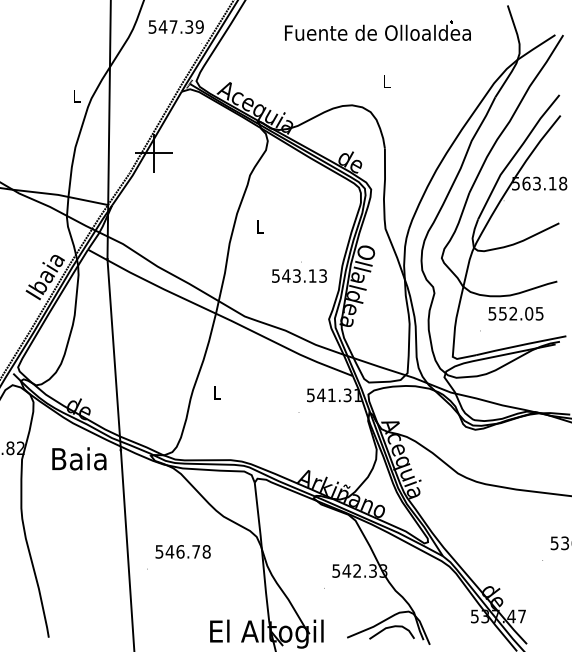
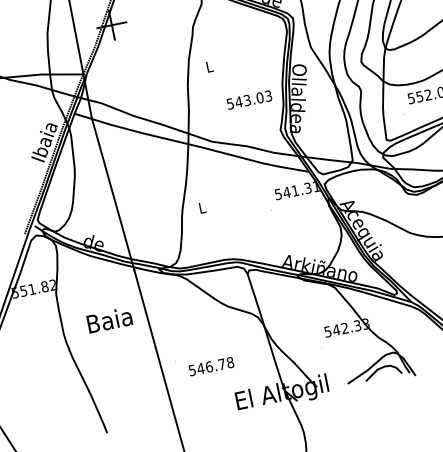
text: (312, 275) -> (259, 97), 543.13 -> 543.03
text: (79, 458) -> (109, 319), moved
text: (182, 551) -> (210, 366), moved

